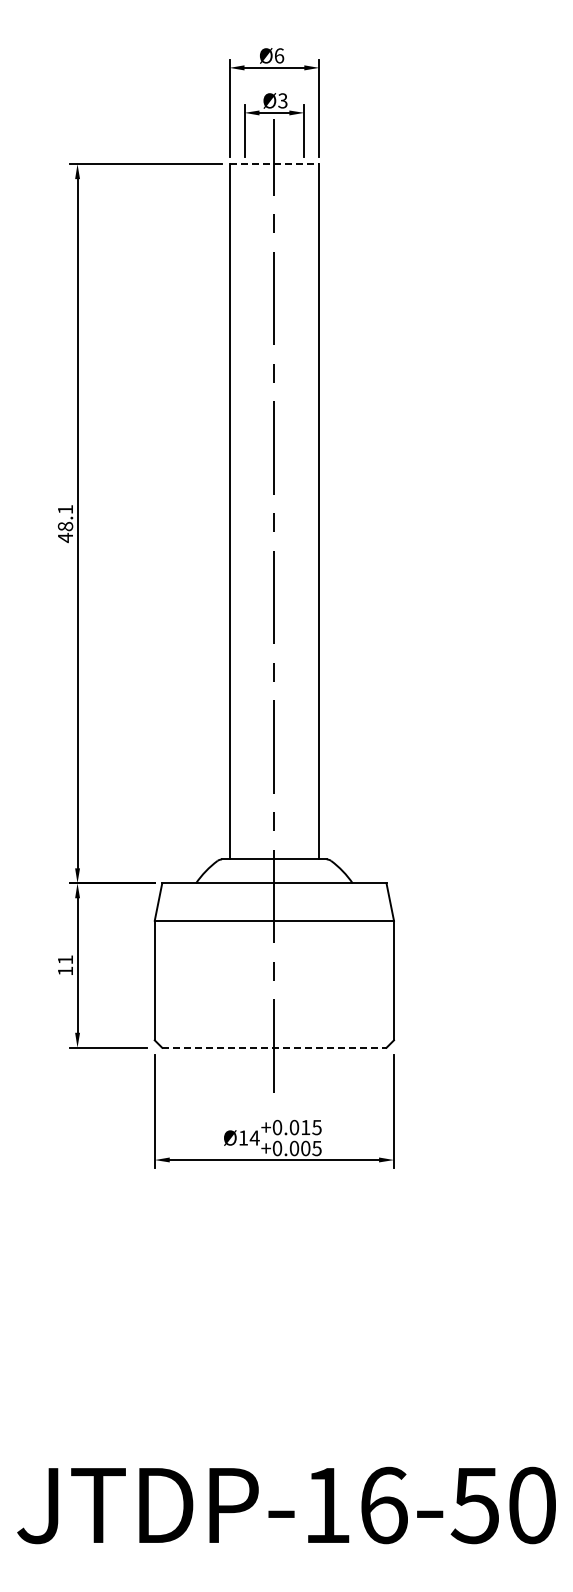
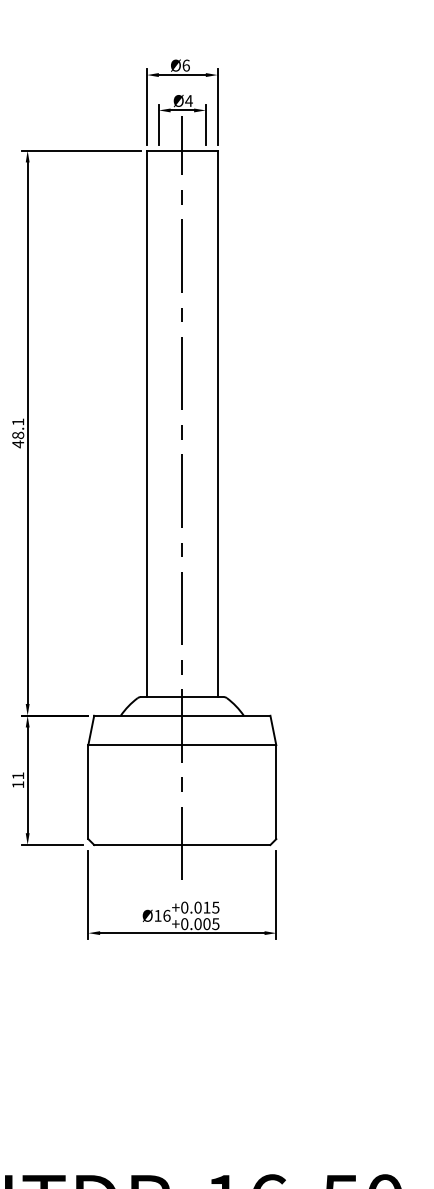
text: (282, 100) -> (188, 100), Ø3 -> Ø4
line: (274, 164) -> (182, 150), dashed -> solid
line: (274, 1047) -> (182, 844), dashed -> solid
text: (254, 1137) -> (166, 915), Ø14 -> Ø16

